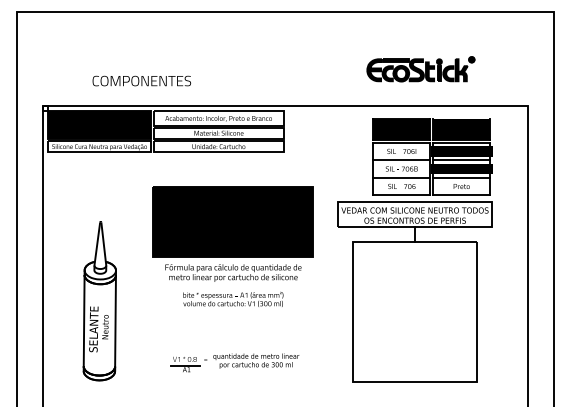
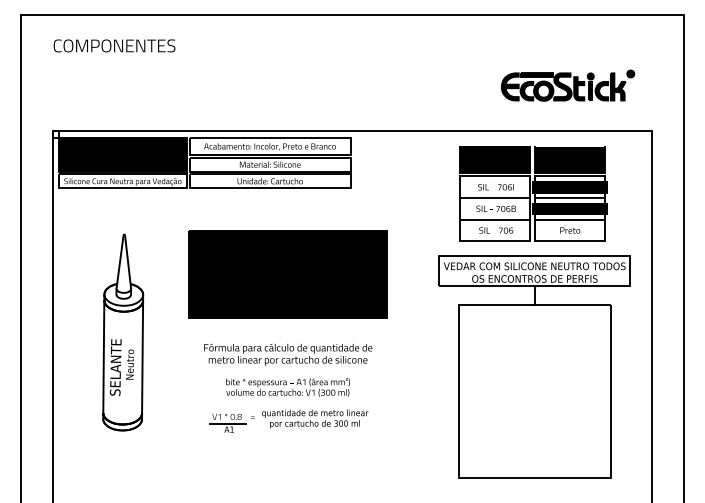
part: (420, 69) -> (567, 85), moved
text: (141, 80) -> (114, 45), moved
text: (233, 285) -> (288, 370), moved
part: (414, 291) -> (534, 366), moved
part: (99, 301) -> (122, 333), moved
part: (234, 362) -> (288, 420), moved

